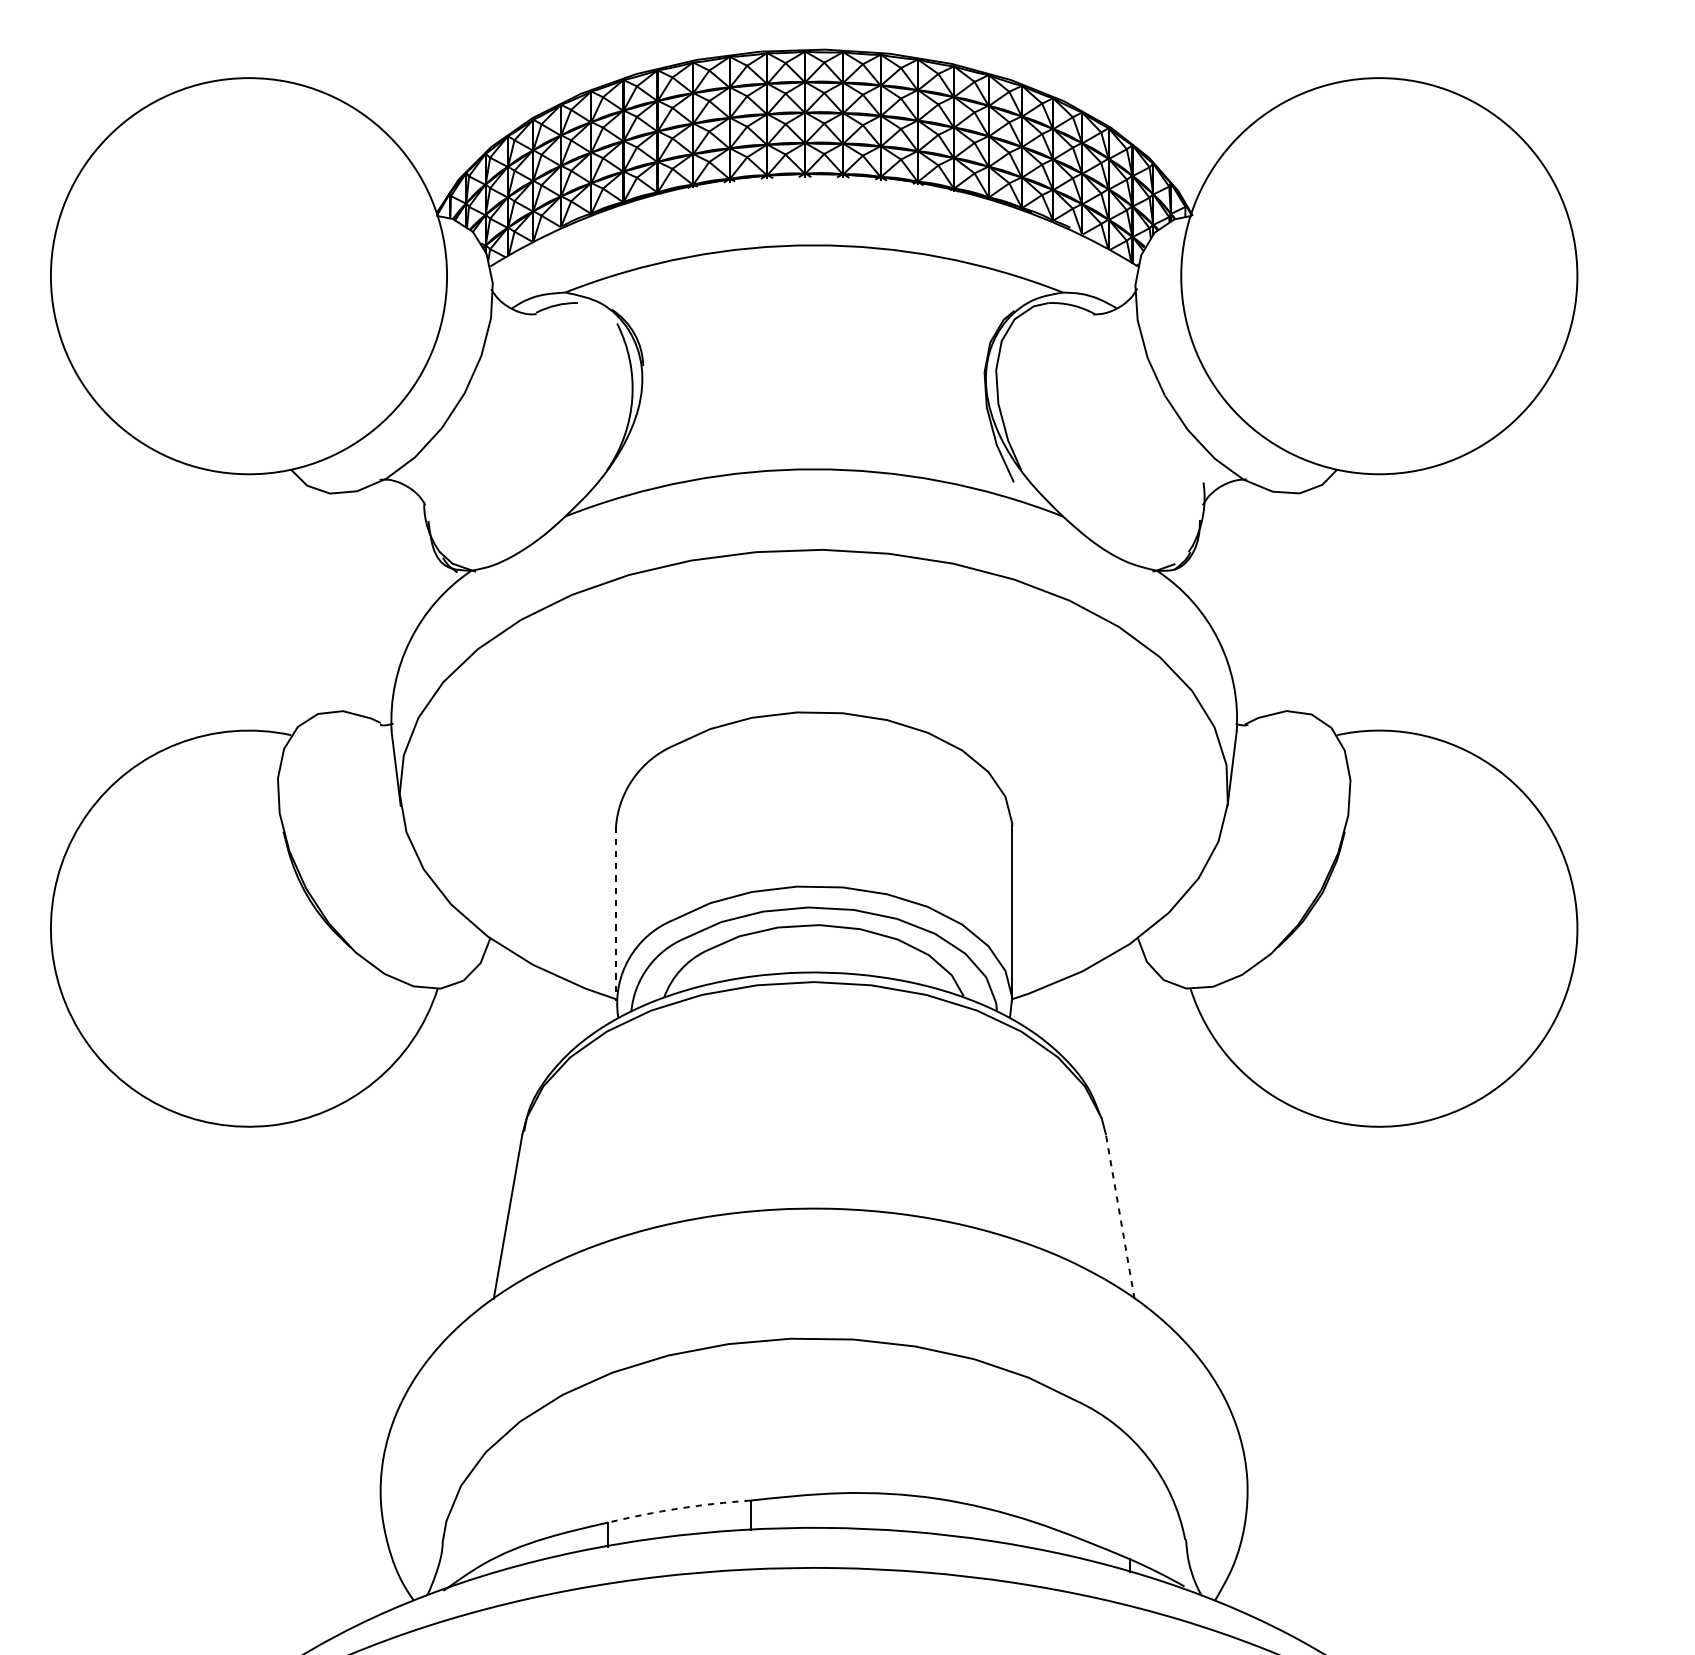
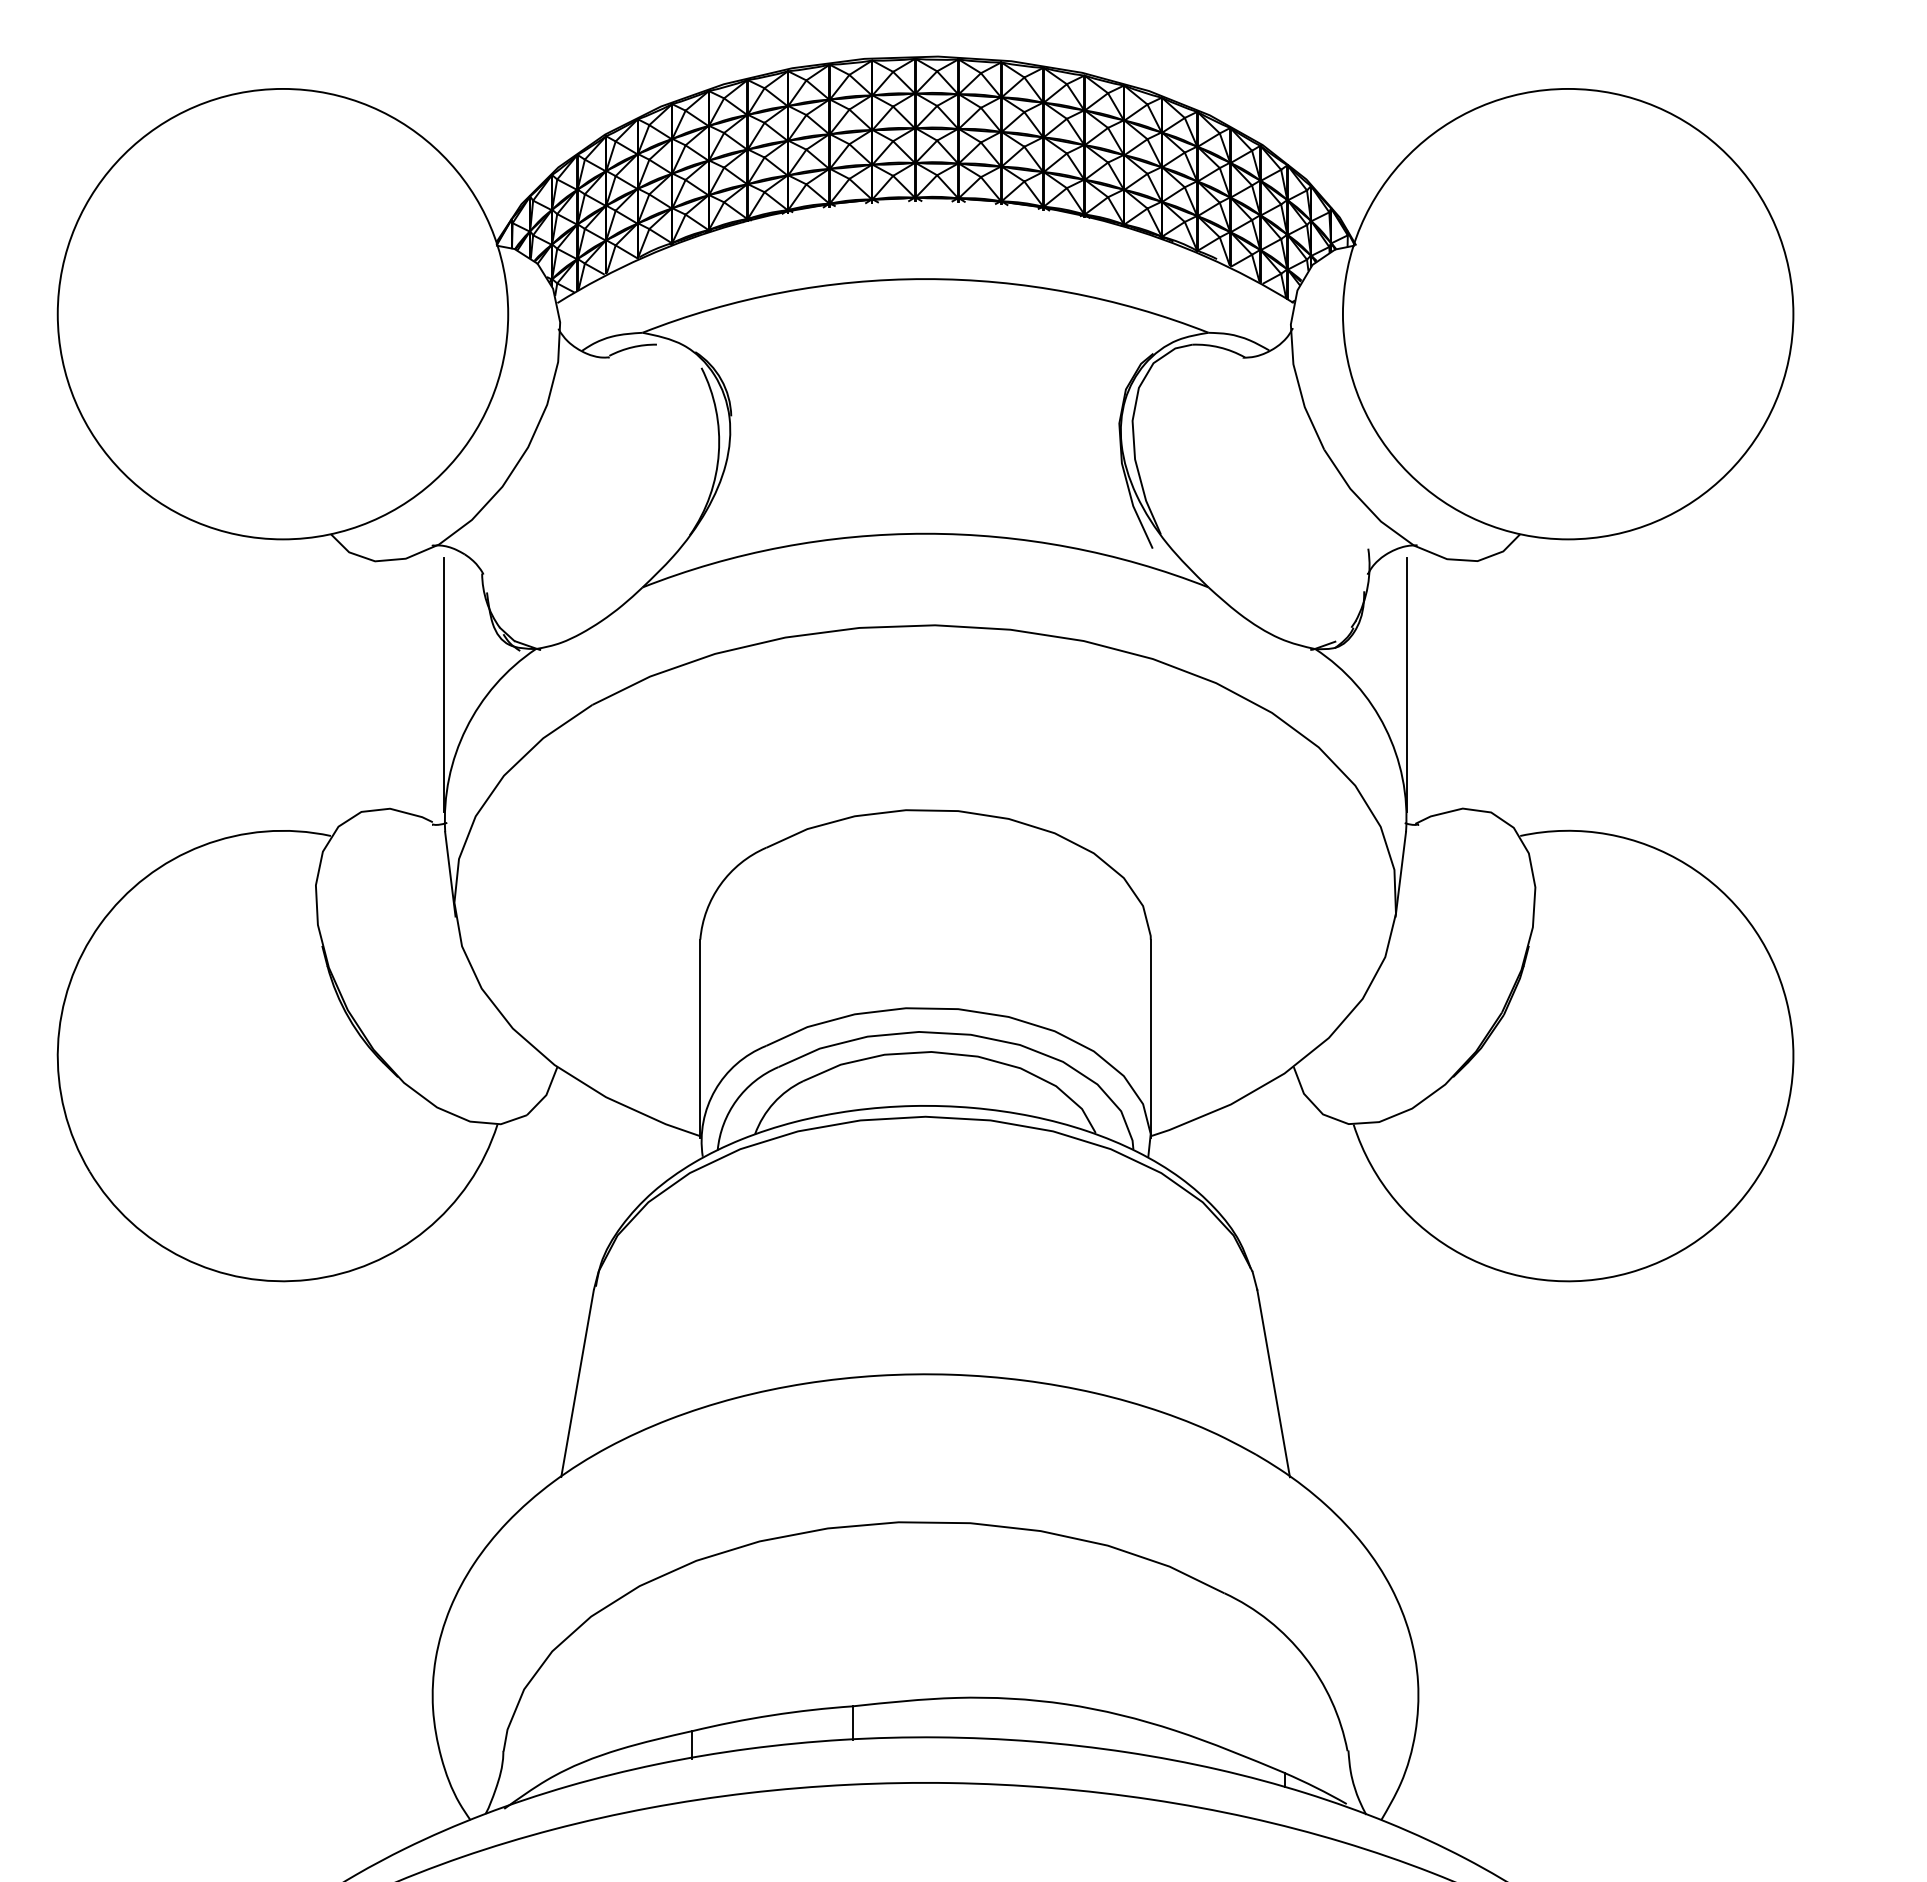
line: (390, 601) -> (443, 684), added
line: (1237, 601) -> (1407, 684), added
line: (616, 914) -> (700, 1039), dashed -> solid
line: (1120, 1216) -> (1273, 1383), dashed -> solid
arc: (678, 1508) -> (771, 1715), dashed -> solid

